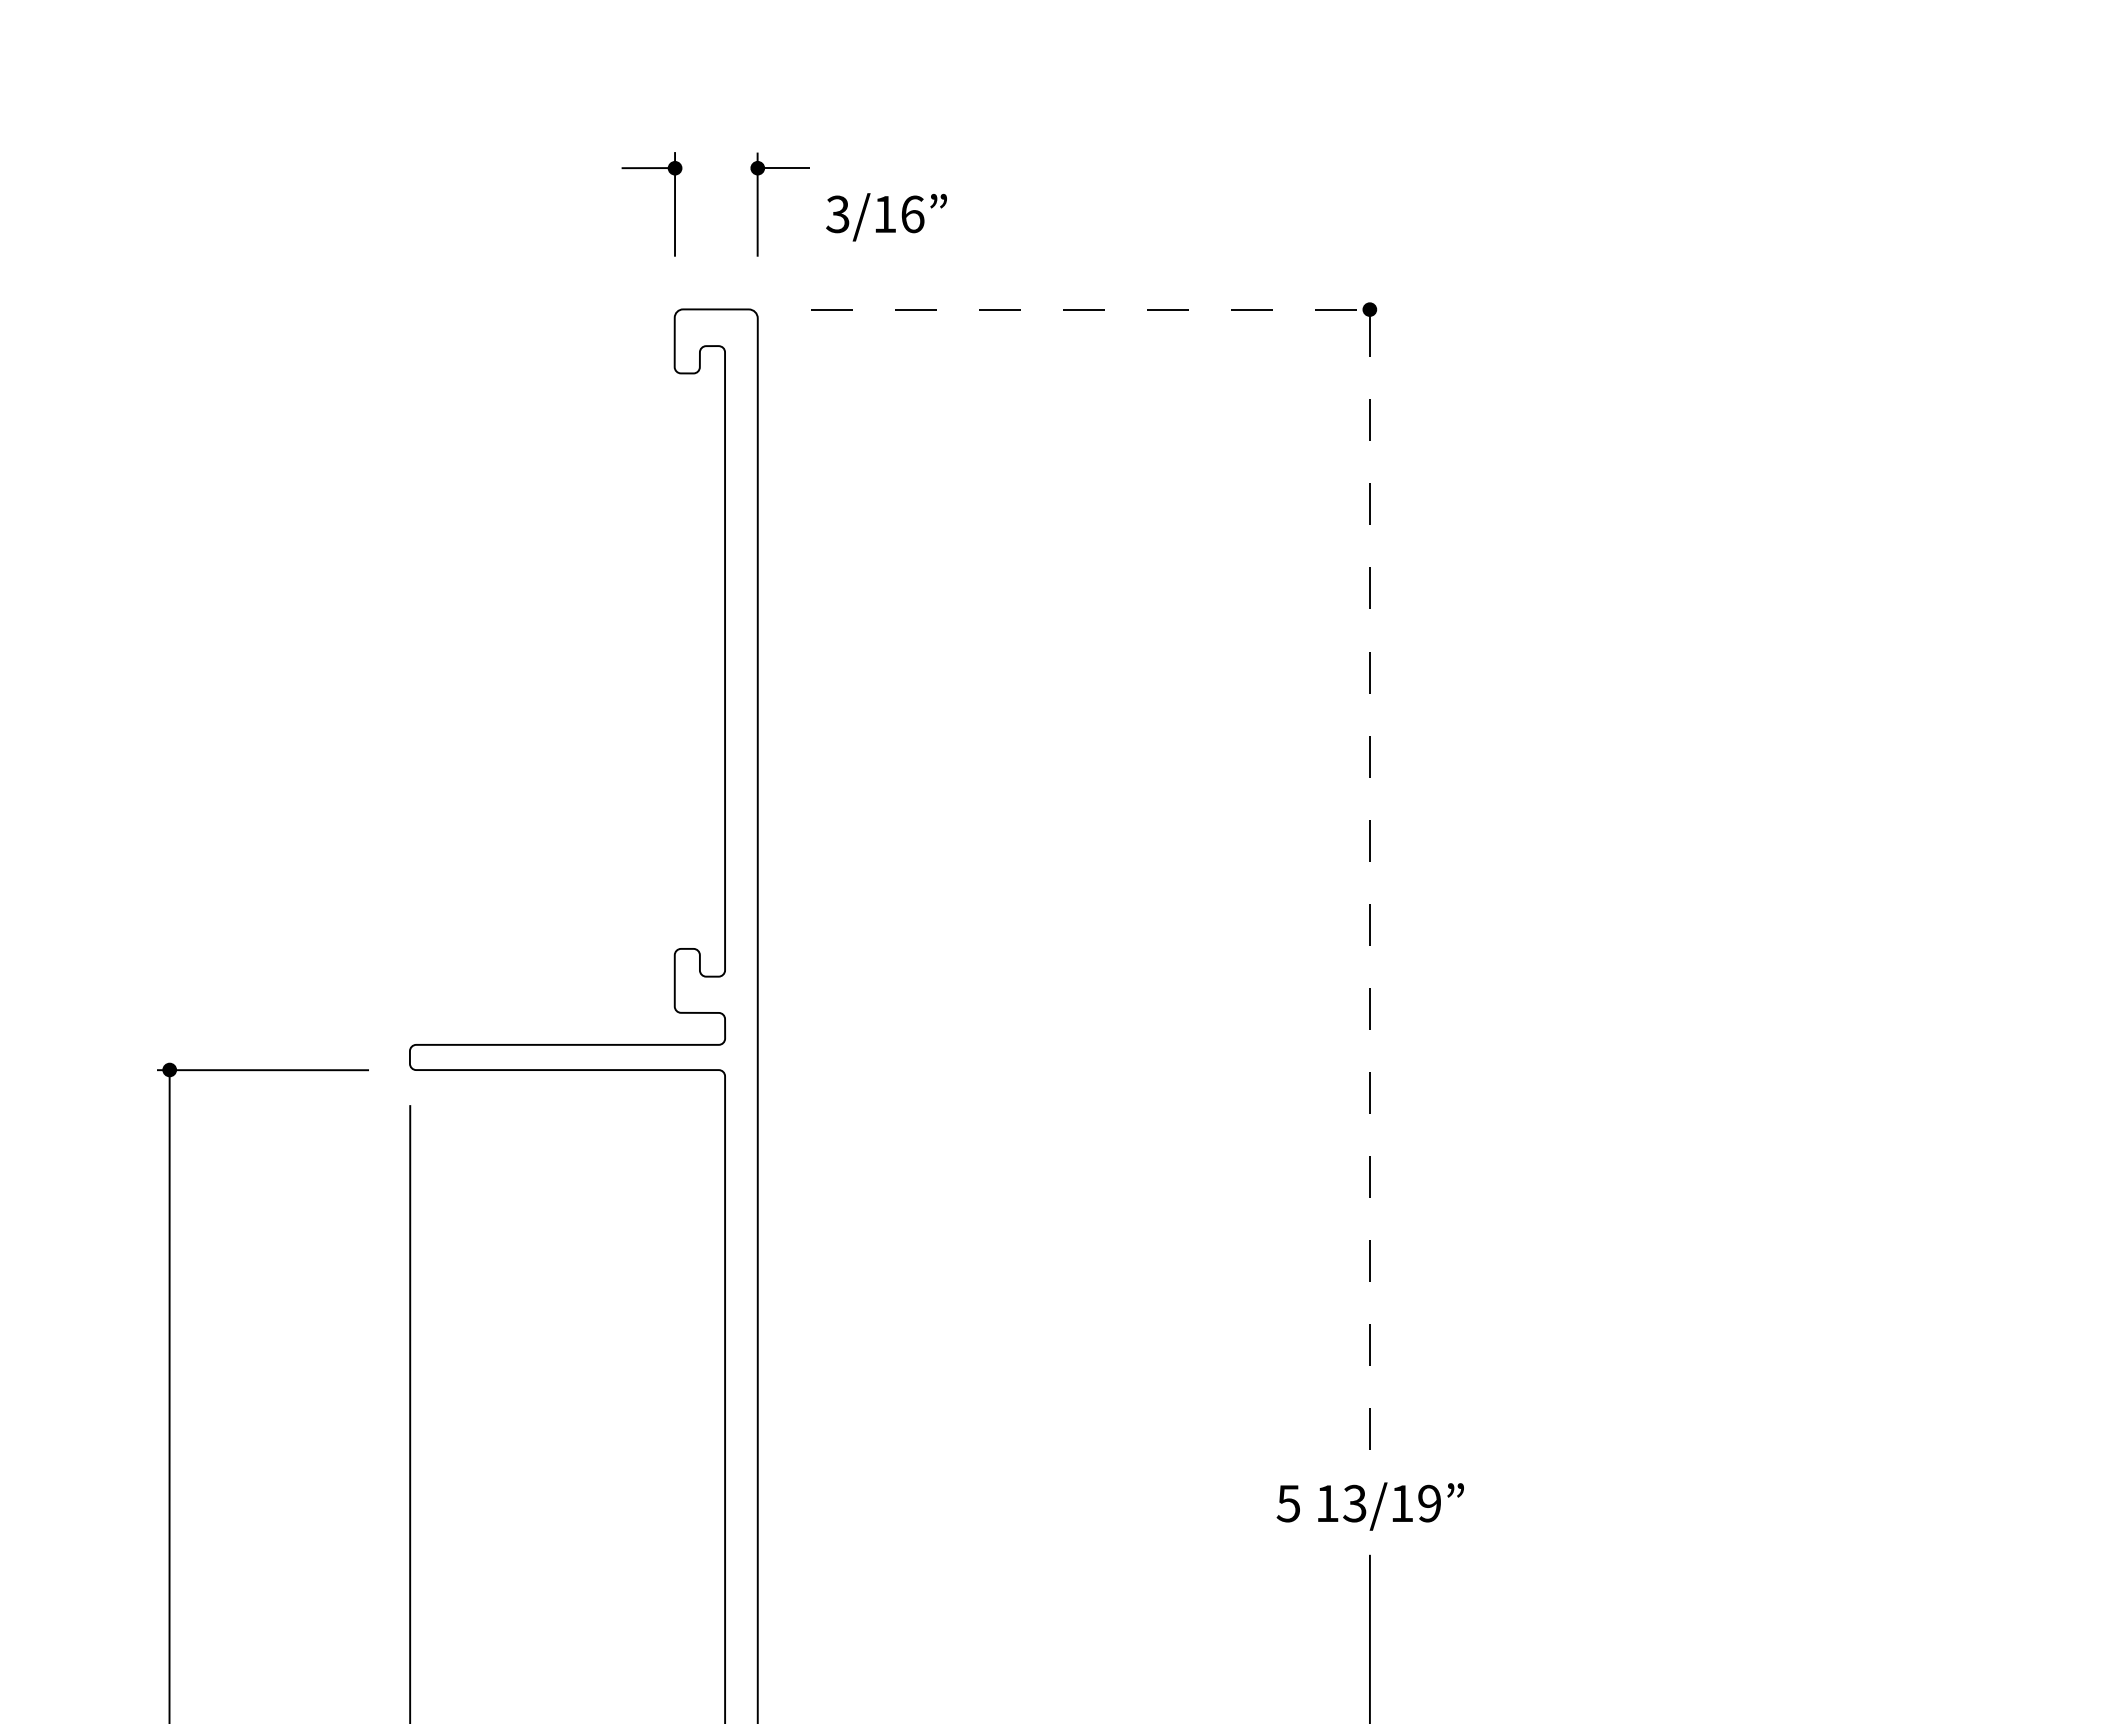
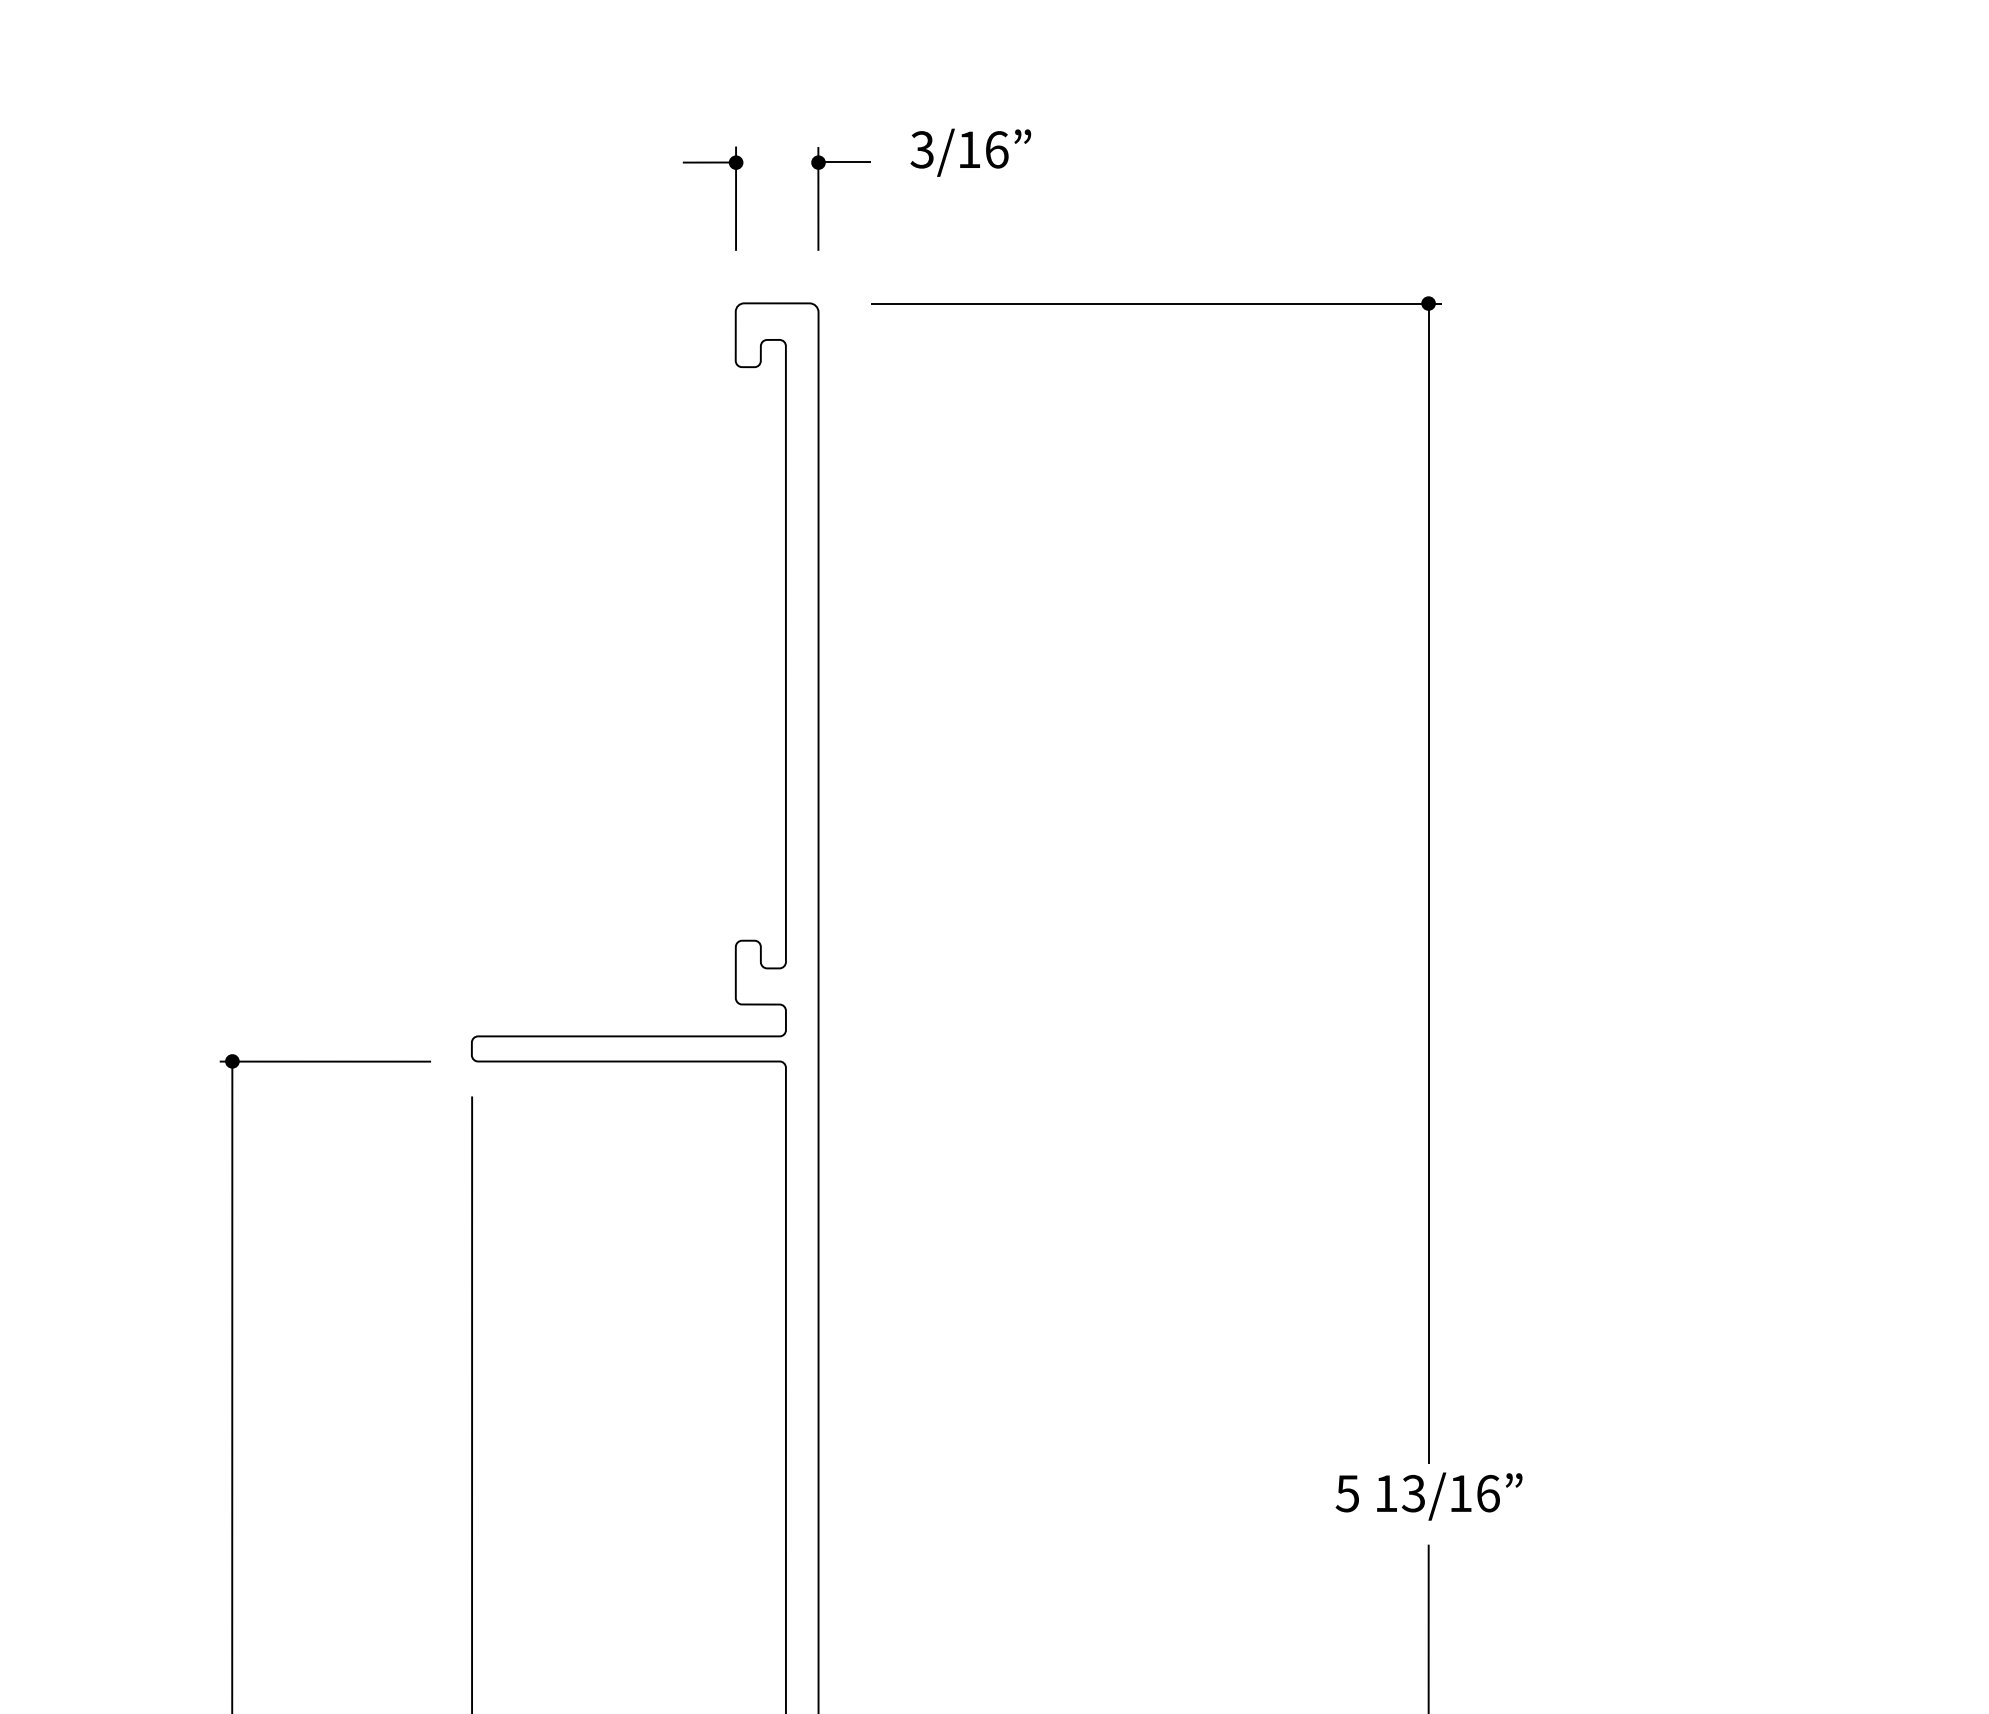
text: (886, 217) -> (970, 152), moved
line: (1097, 309) -> (1157, 303), dashed -> solid
line: (1369, 894) -> (1428, 886), dashed -> solid
text: (1429, 1503) -> (1488, 1493), 13/19 -> 13/16

